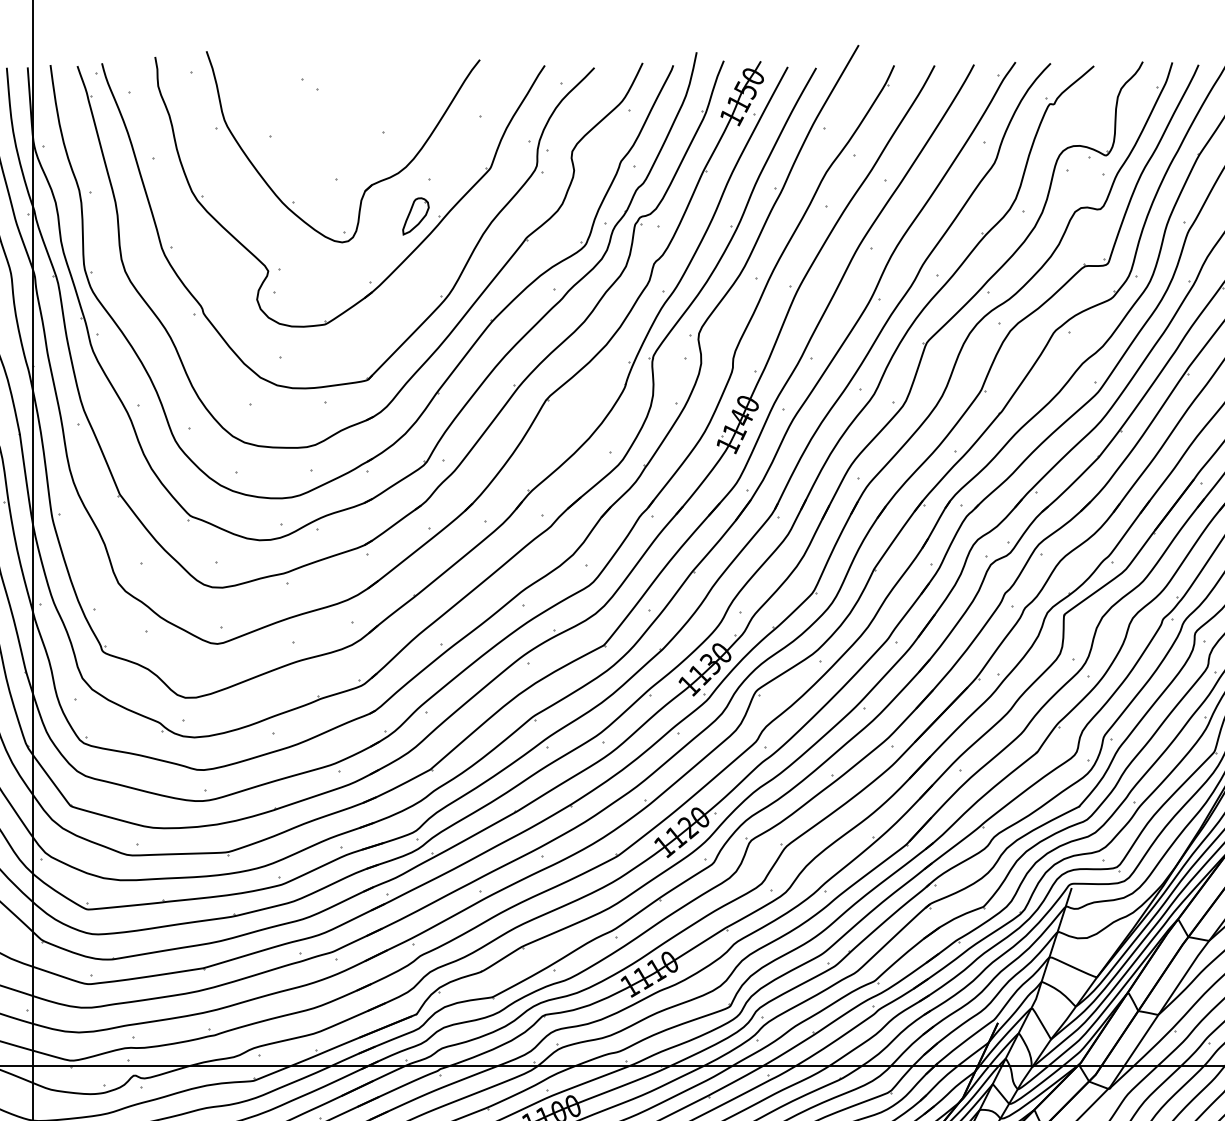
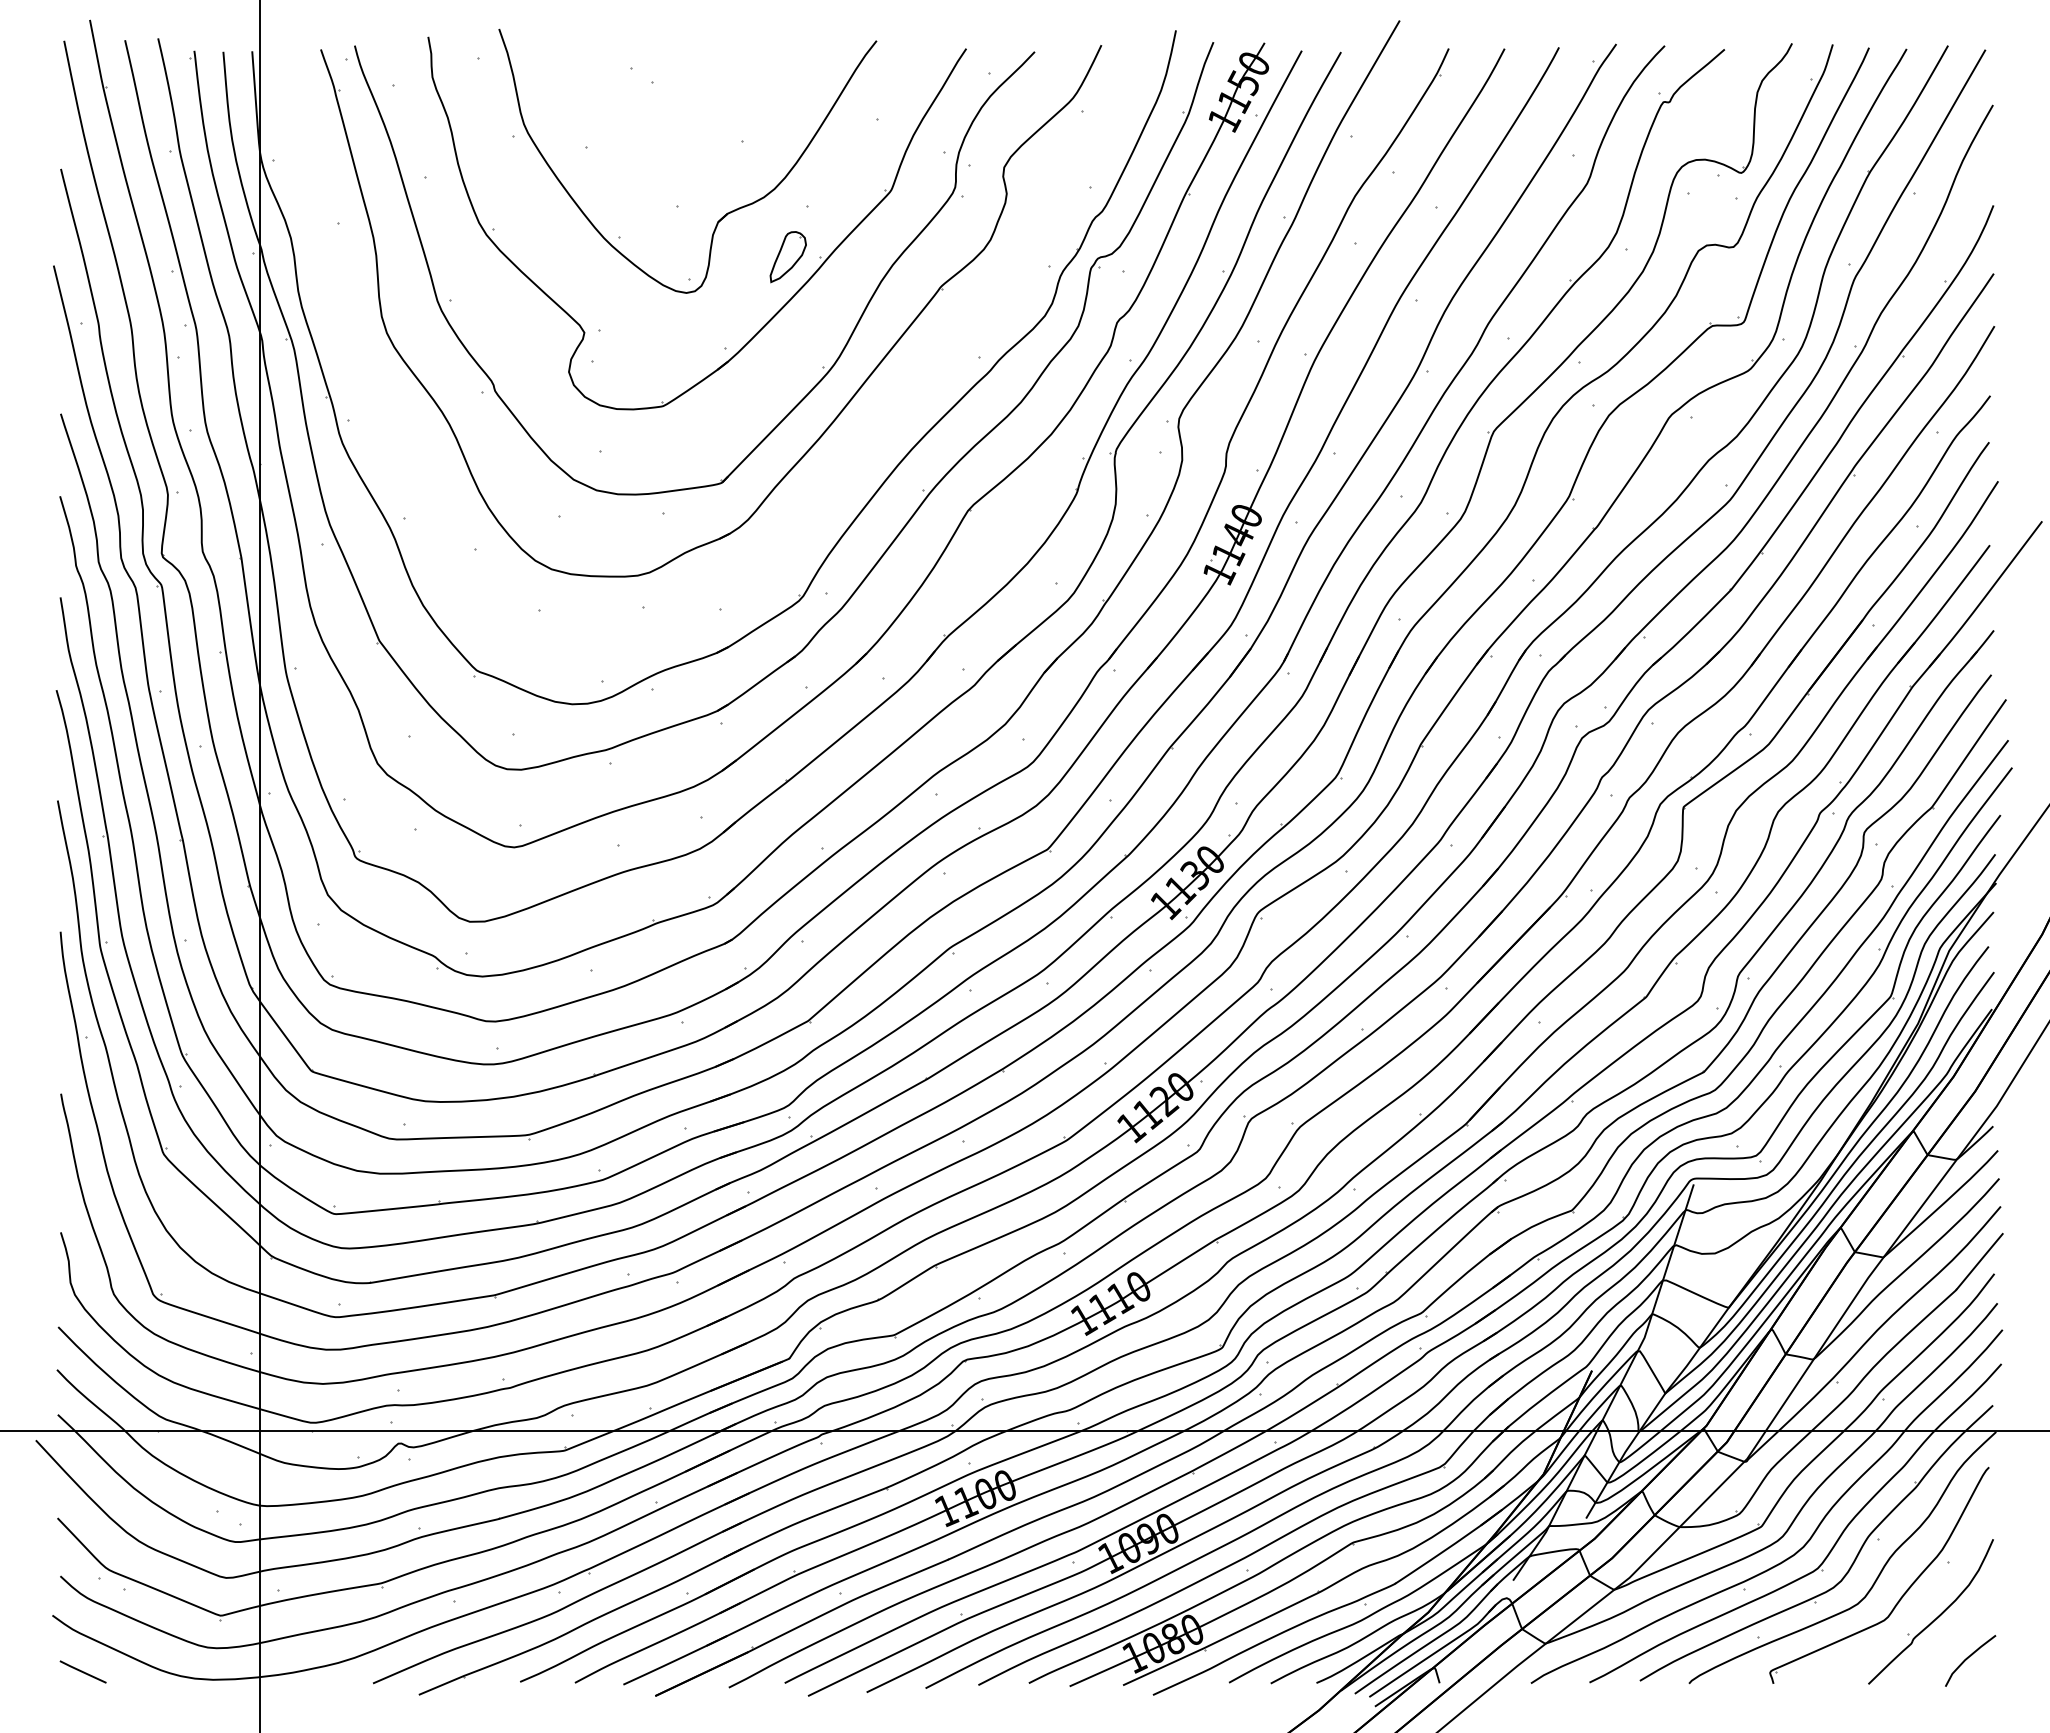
part: (462, 357) -> (852, 452), removed

